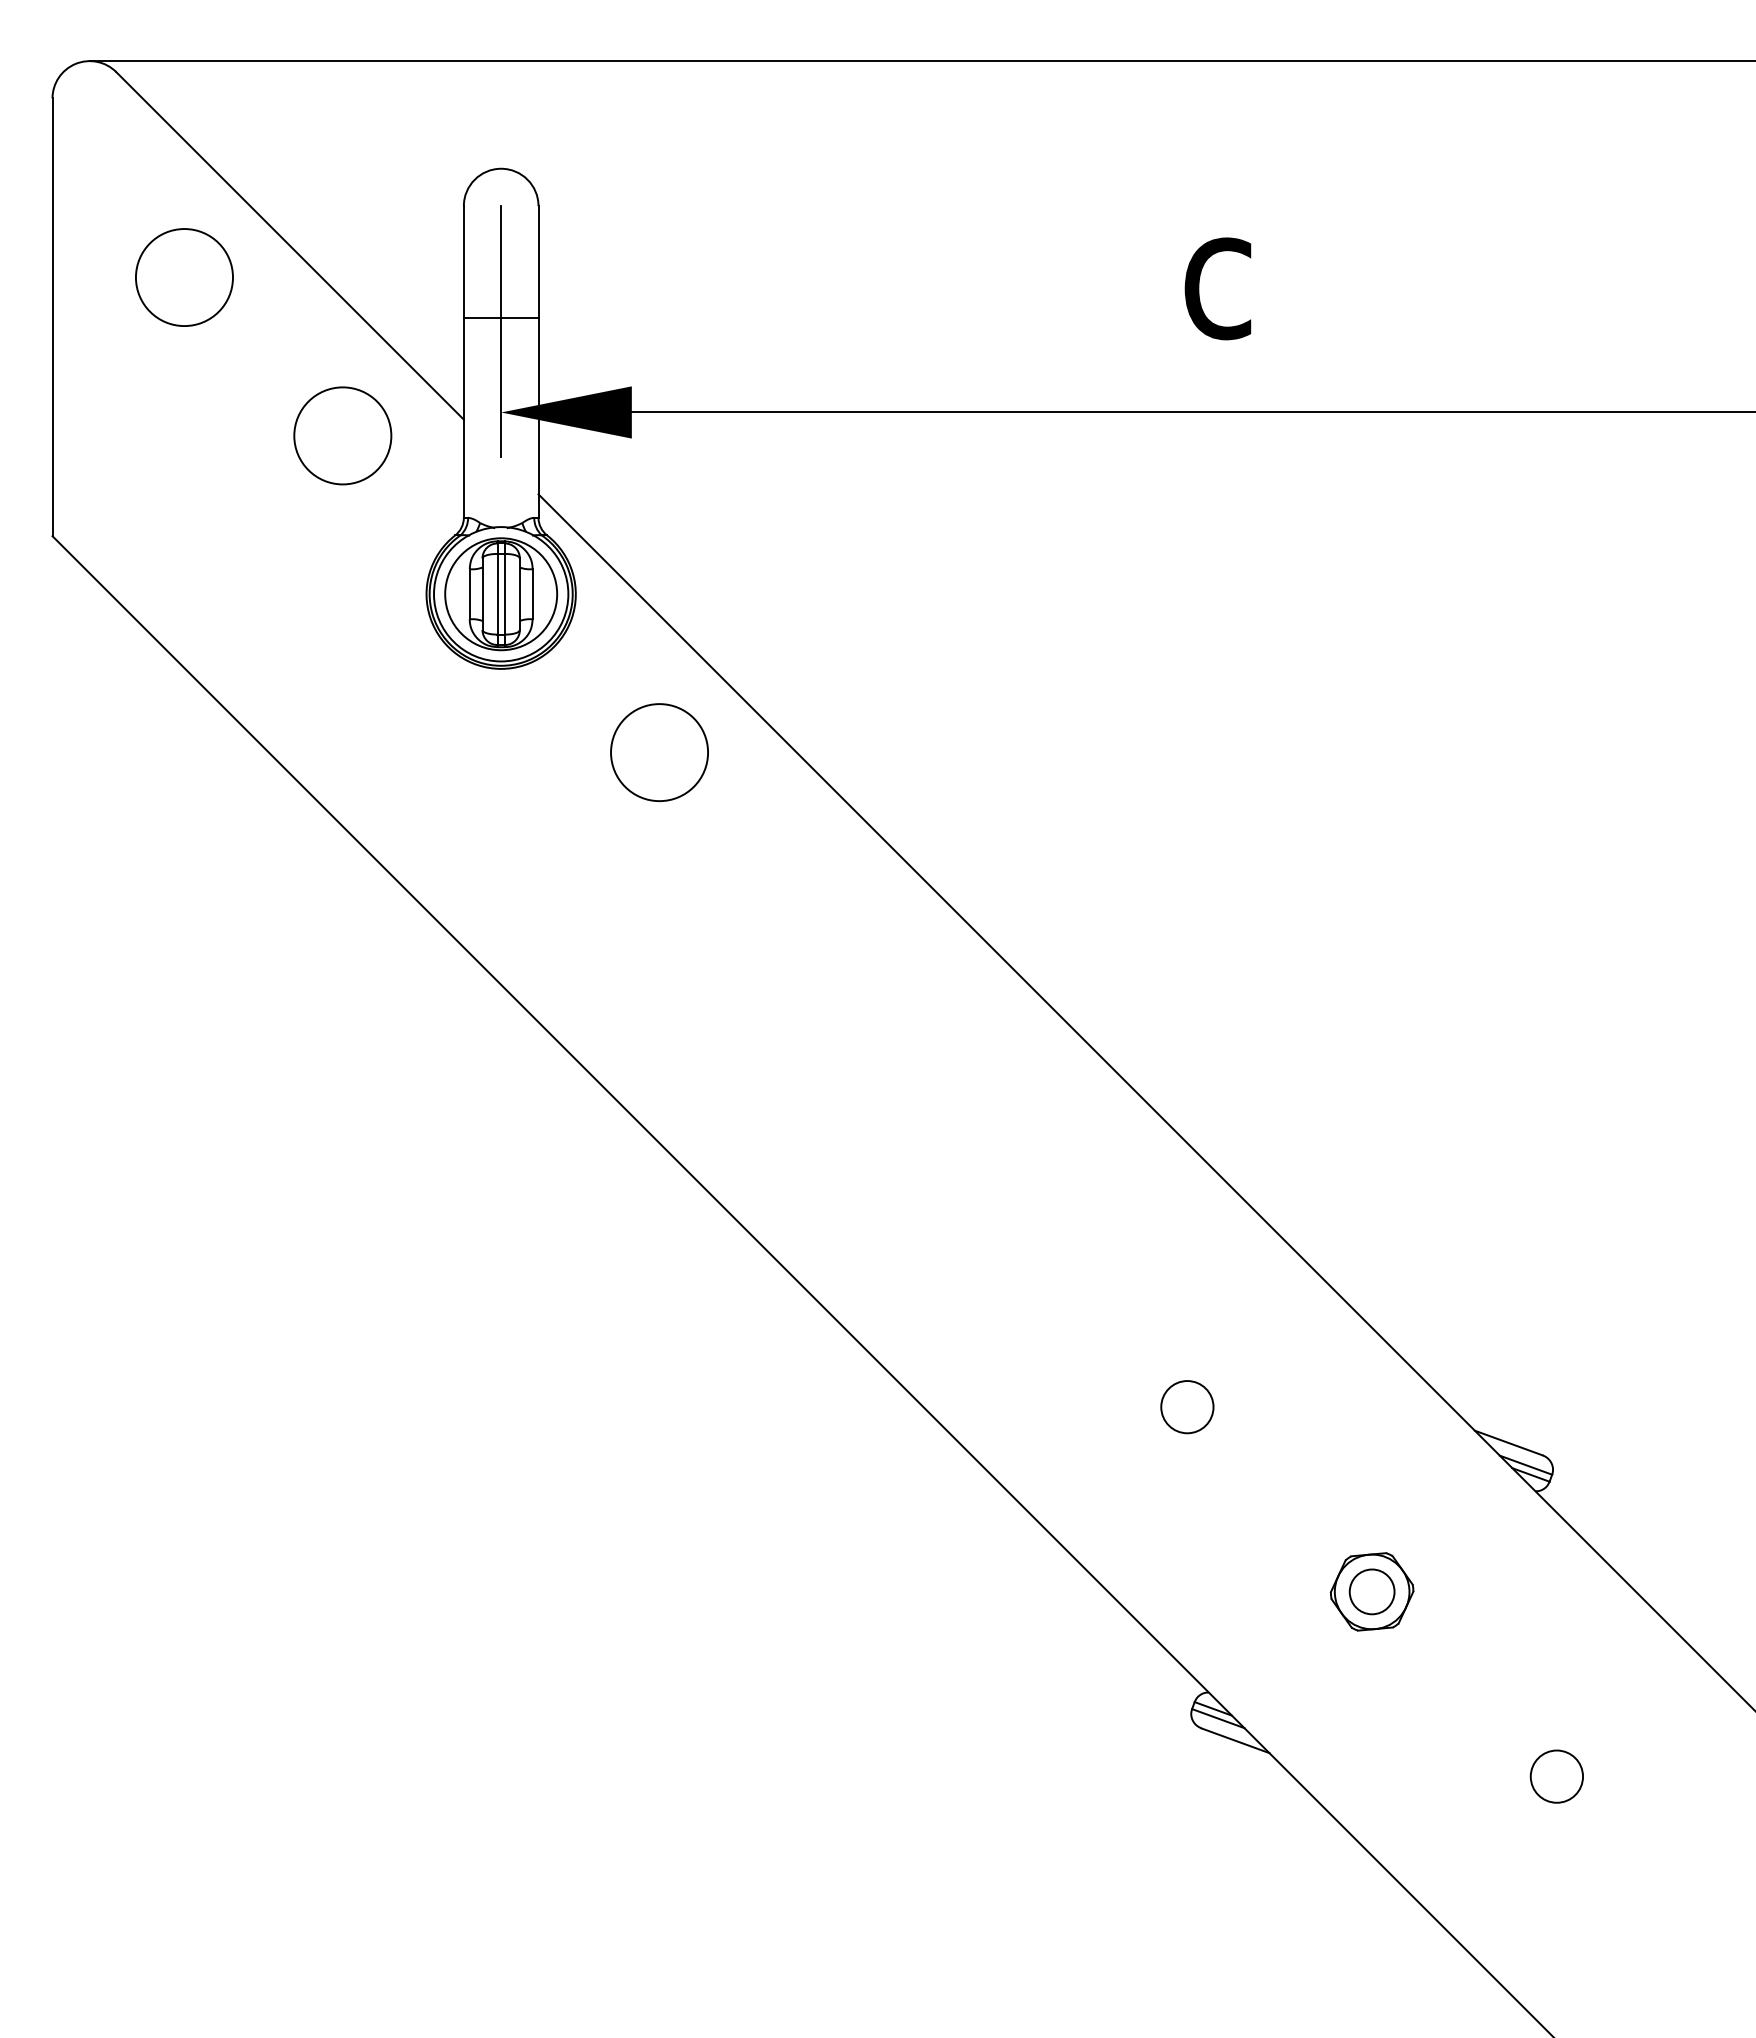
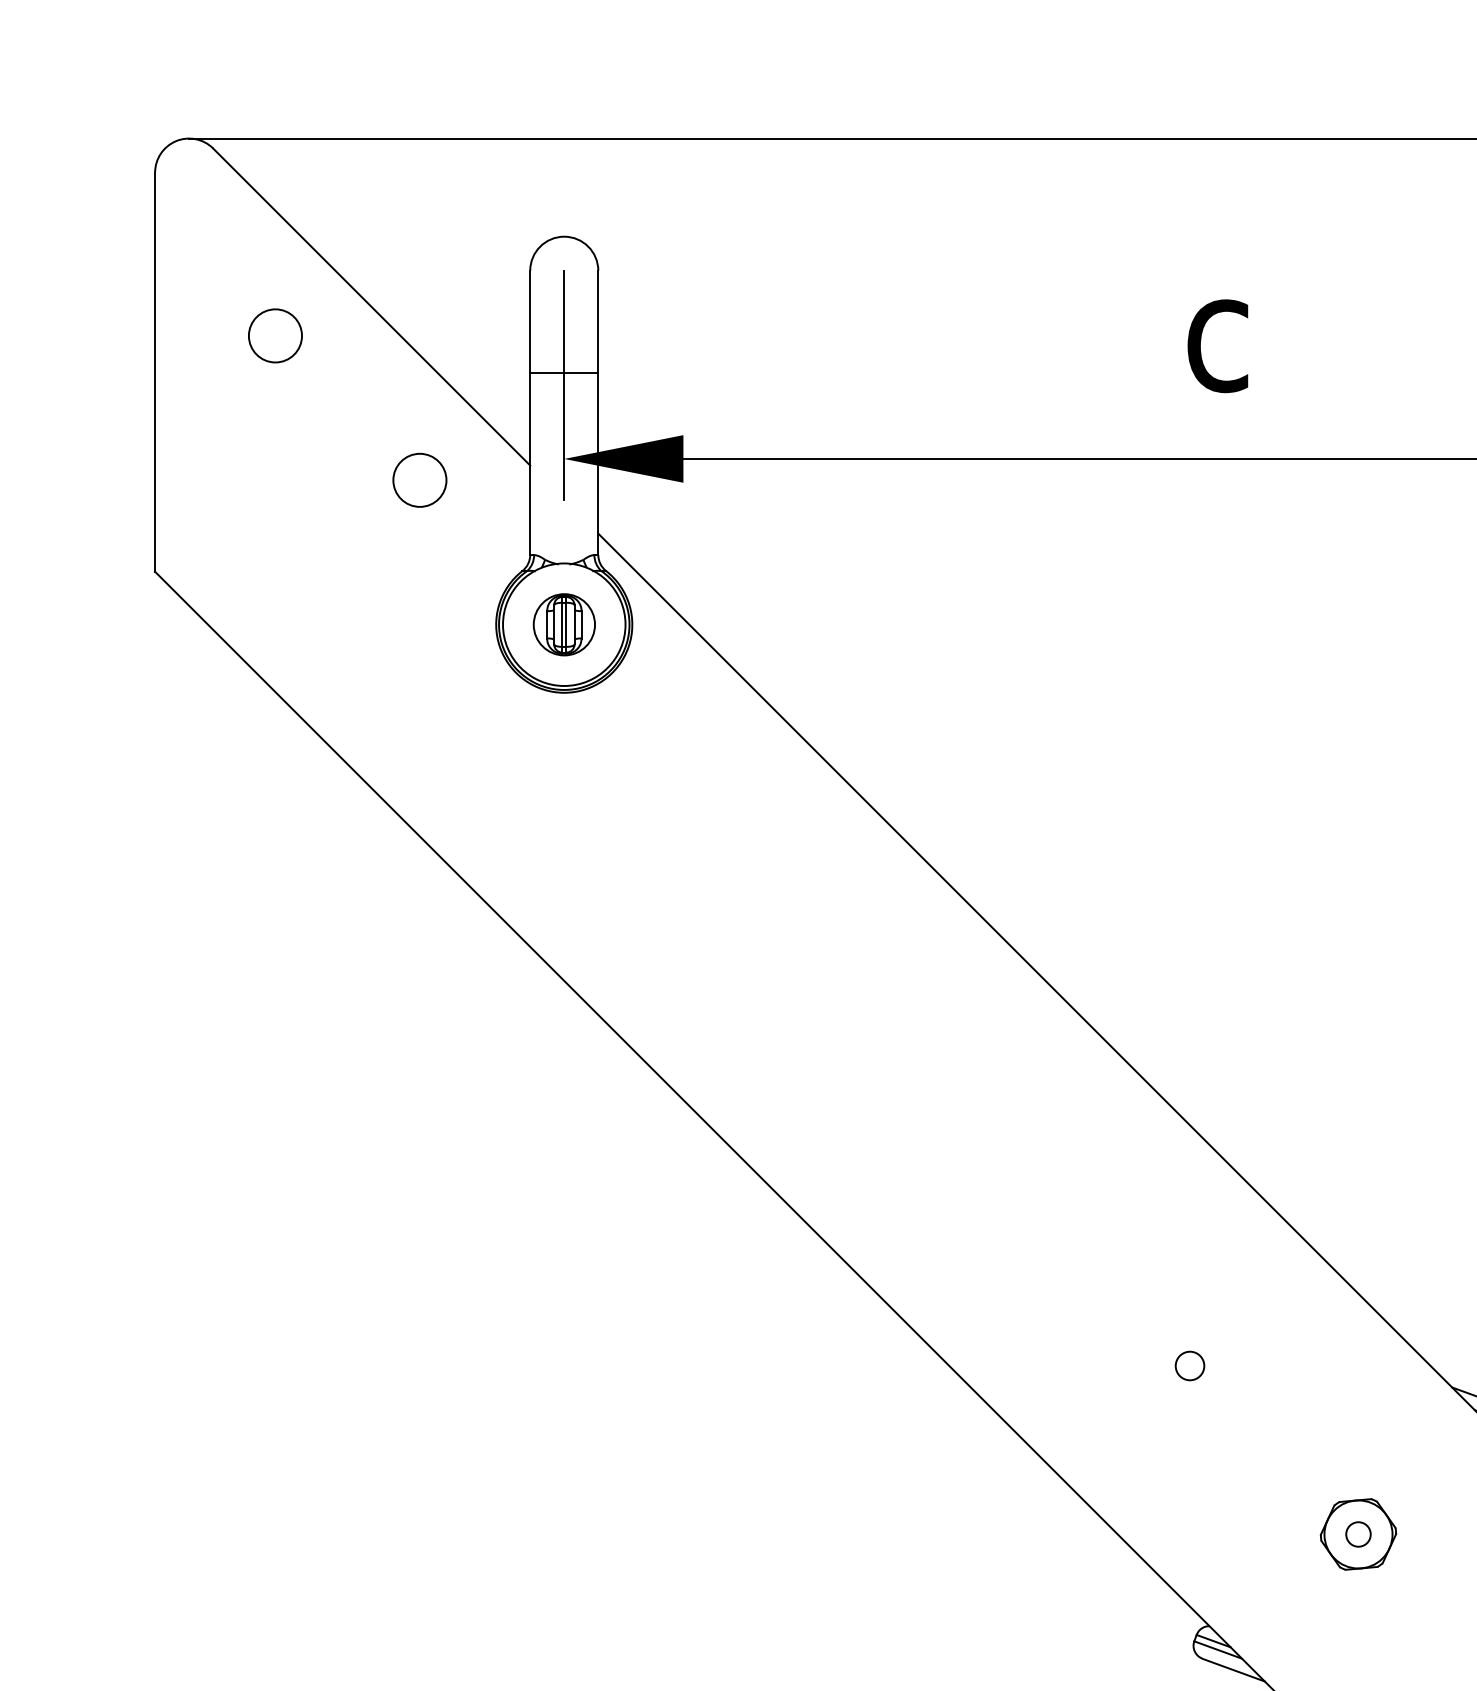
circle: (184, 277) -> (275, 335), size x0.6
circle: (342, 435) -> (419, 479), size x0.6
part: (501, 594) -> (564, 624), size x0.6
circle: (659, 752) -> (708, 769), removed
circle: (1187, 1407) -> (1190, 1366), size x0.6
circle: (1371, 1591) -> (1357, 1534), size x0.6

